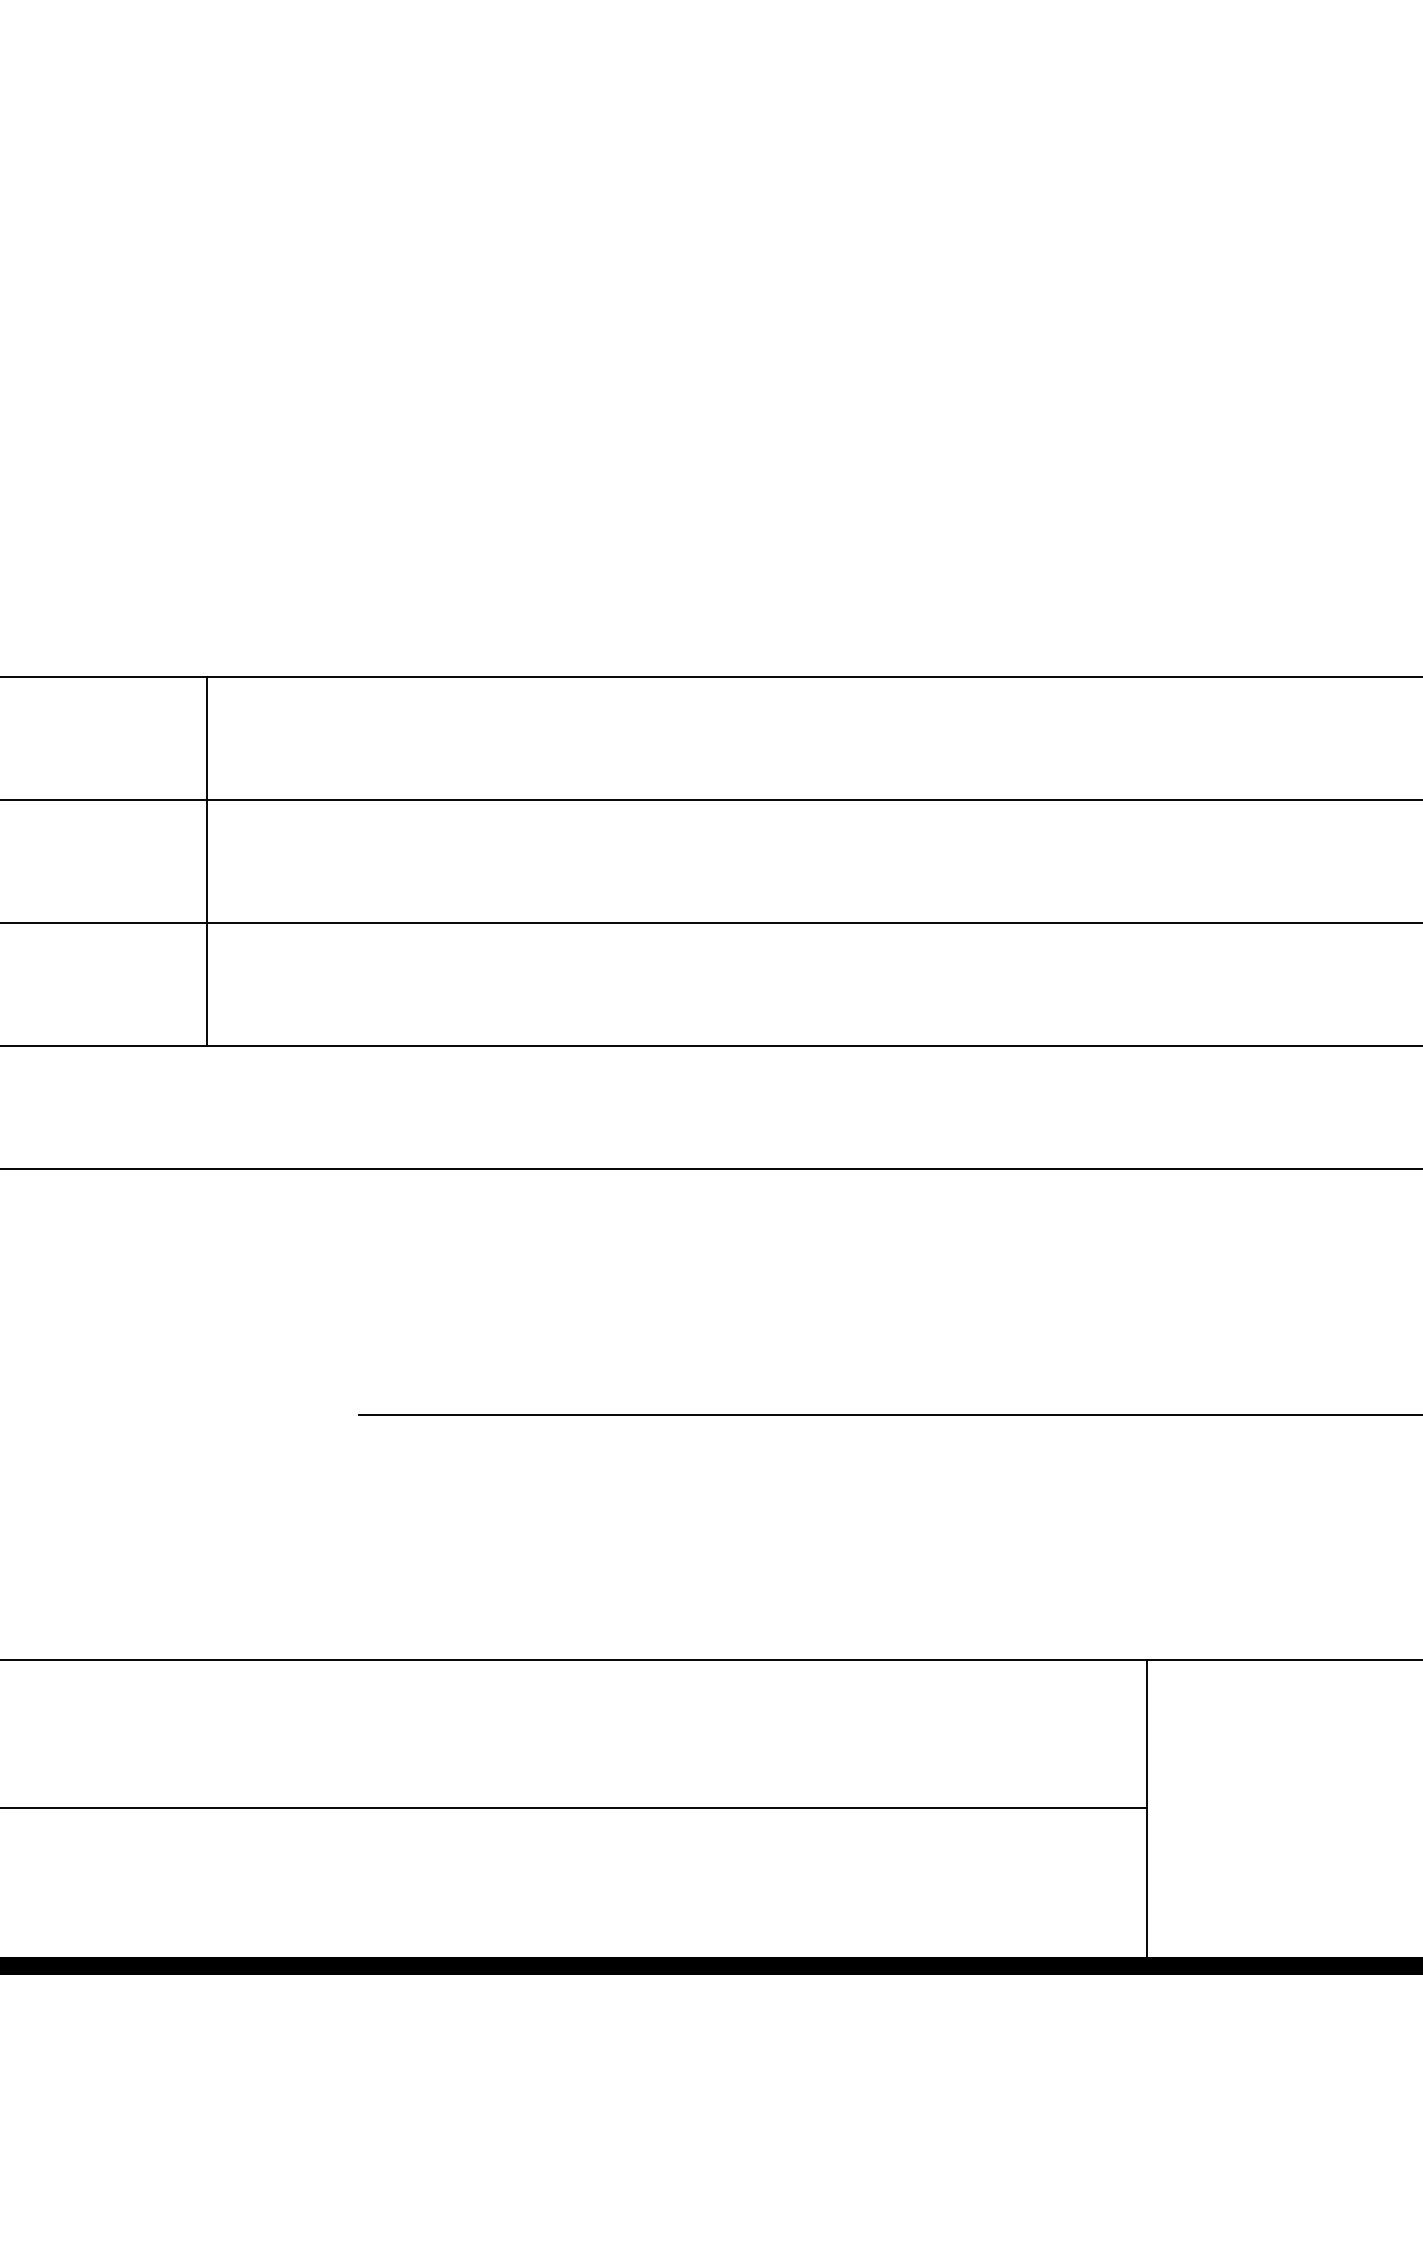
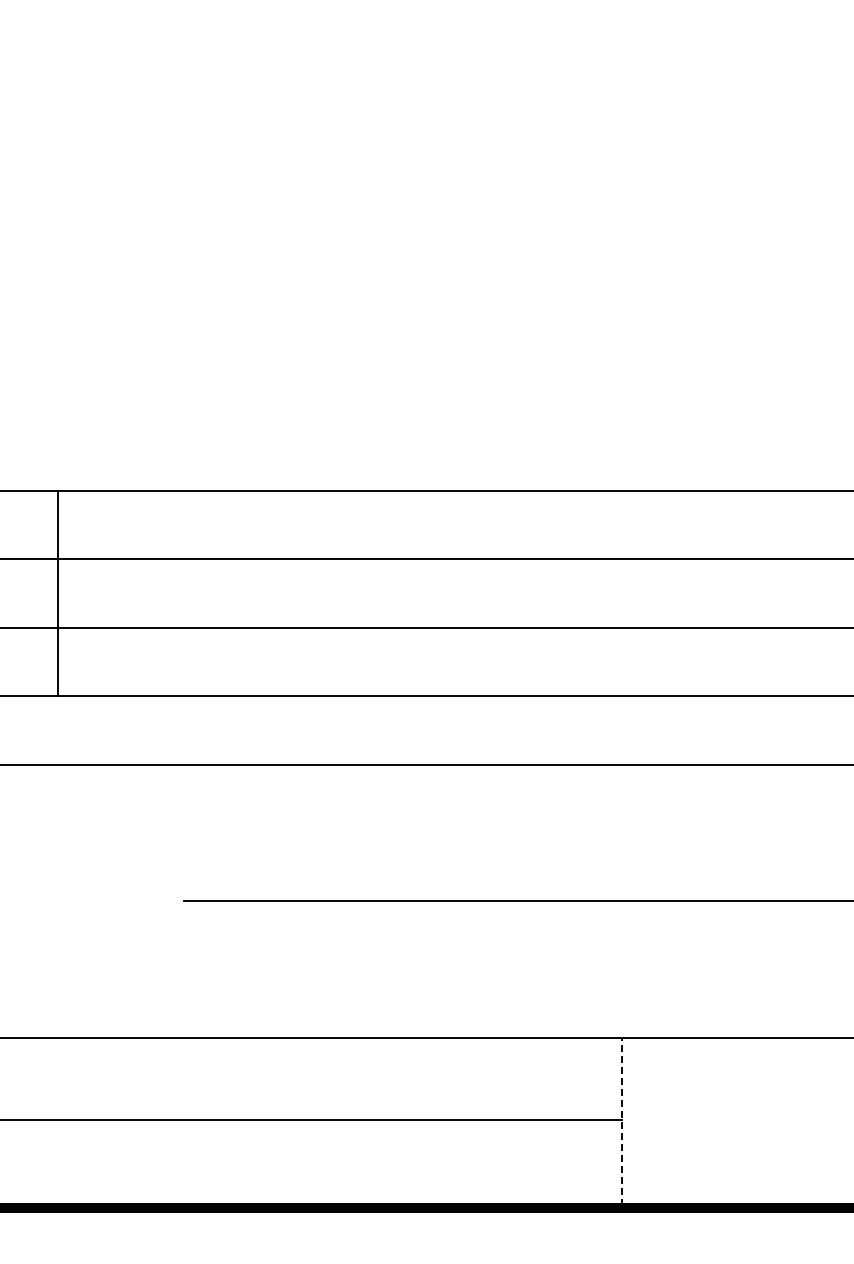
line: (207, 861) -> (58, 593), moved
line: (1147, 1811) -> (622, 1122), solid -> dashed

